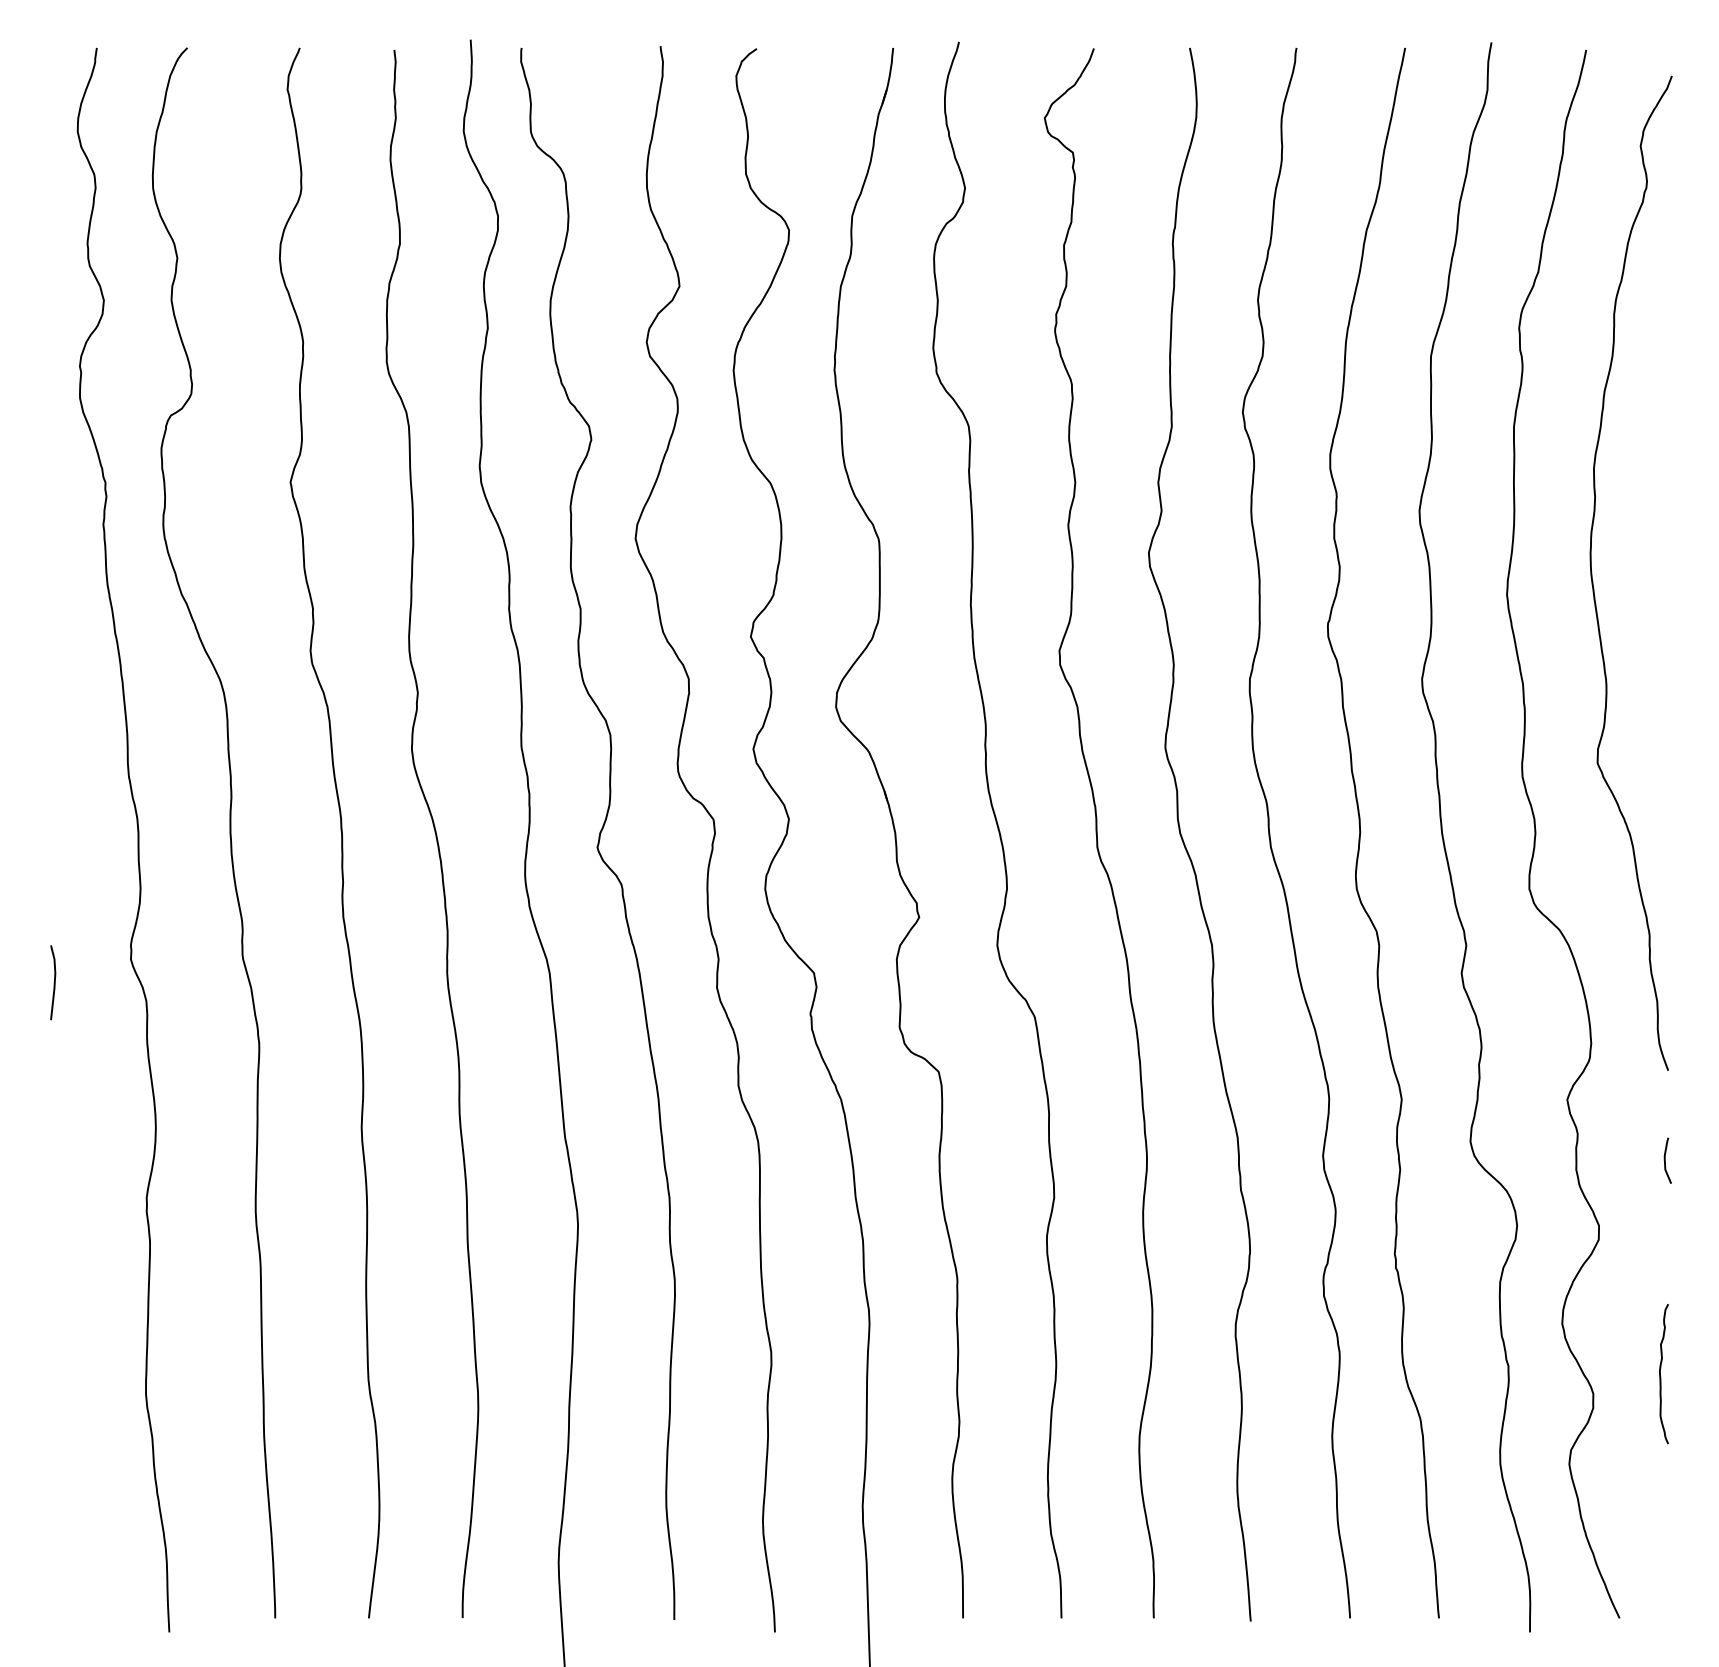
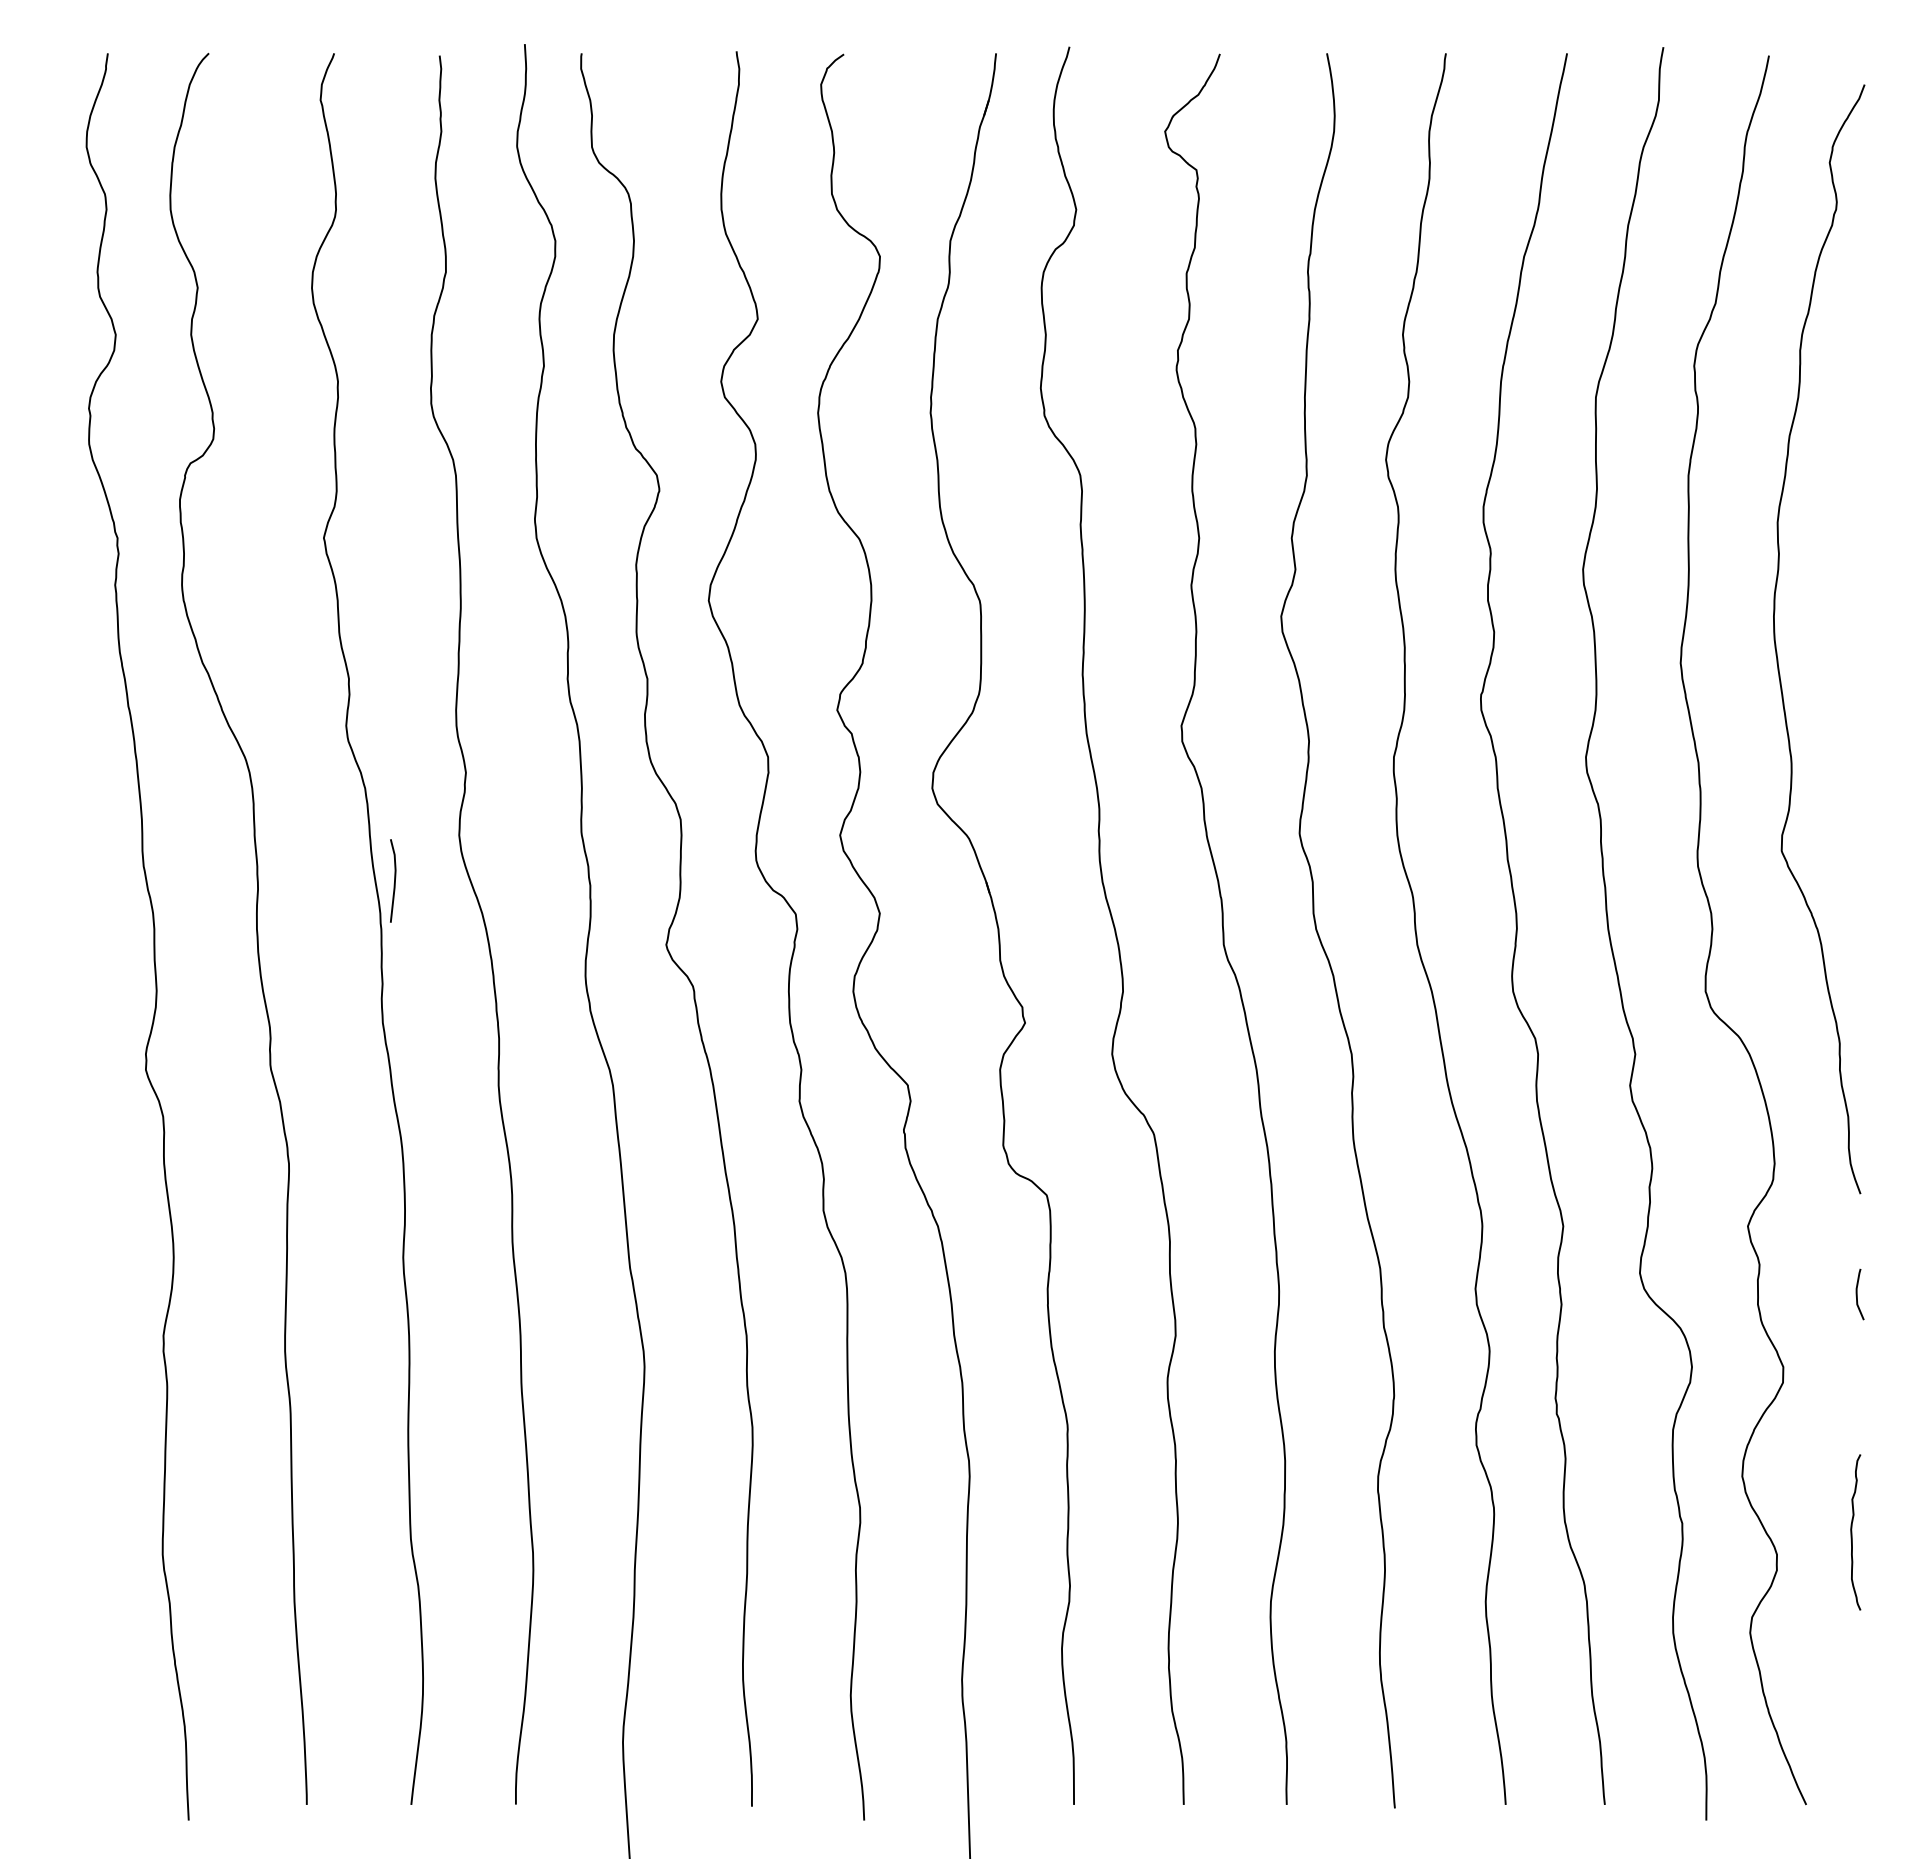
line: (54, 982) -> (394, 880), moved

